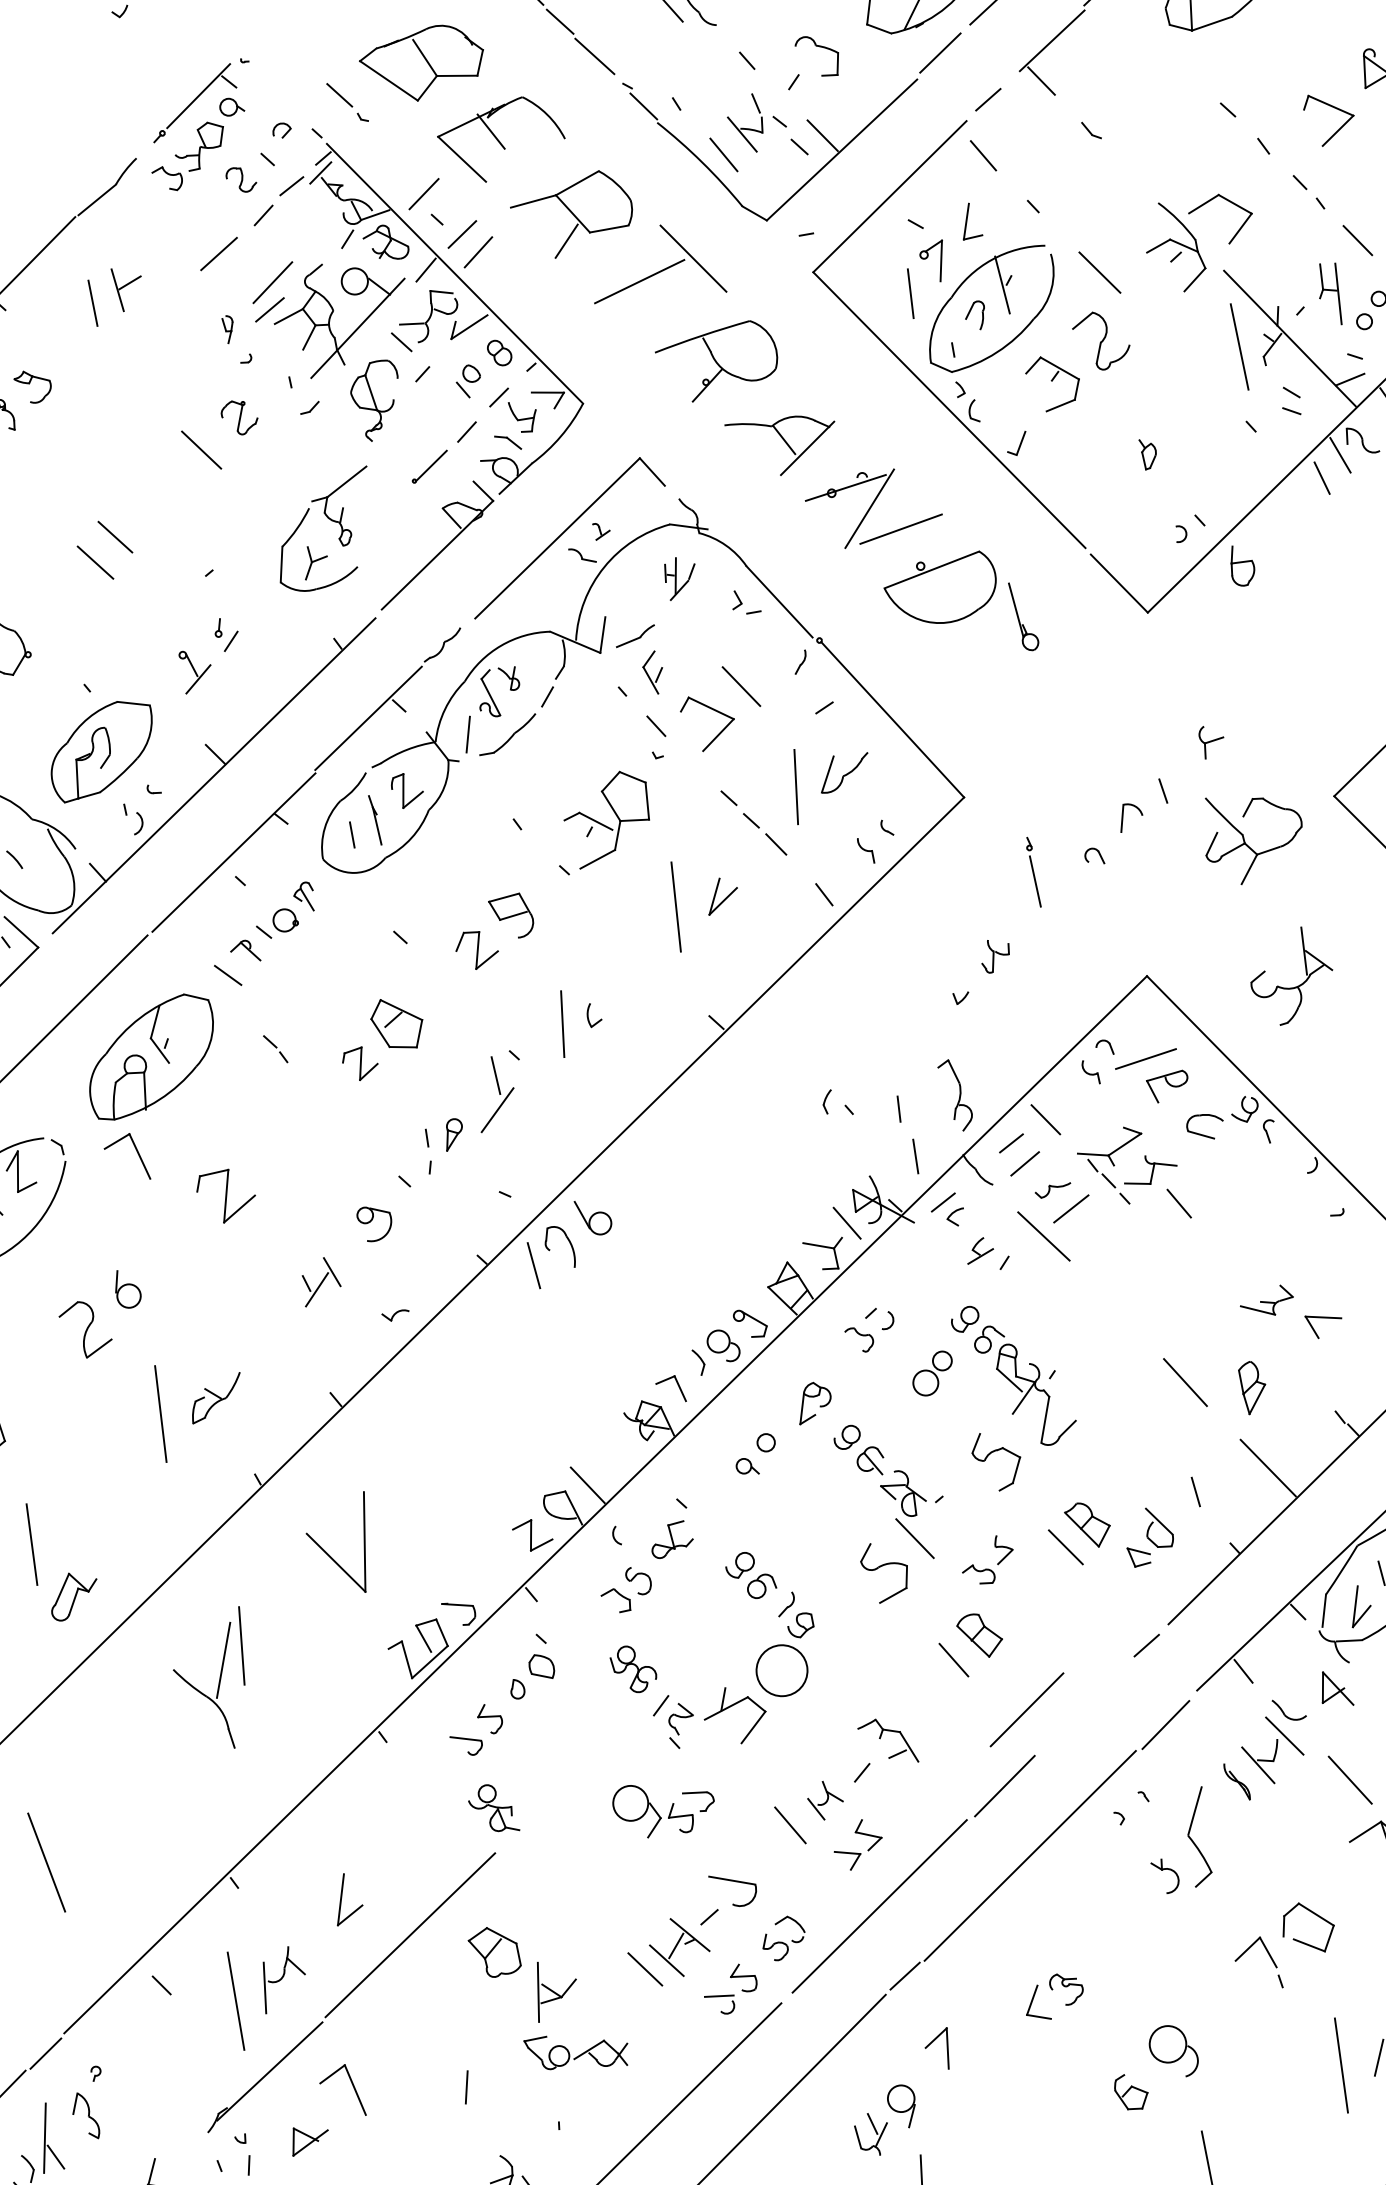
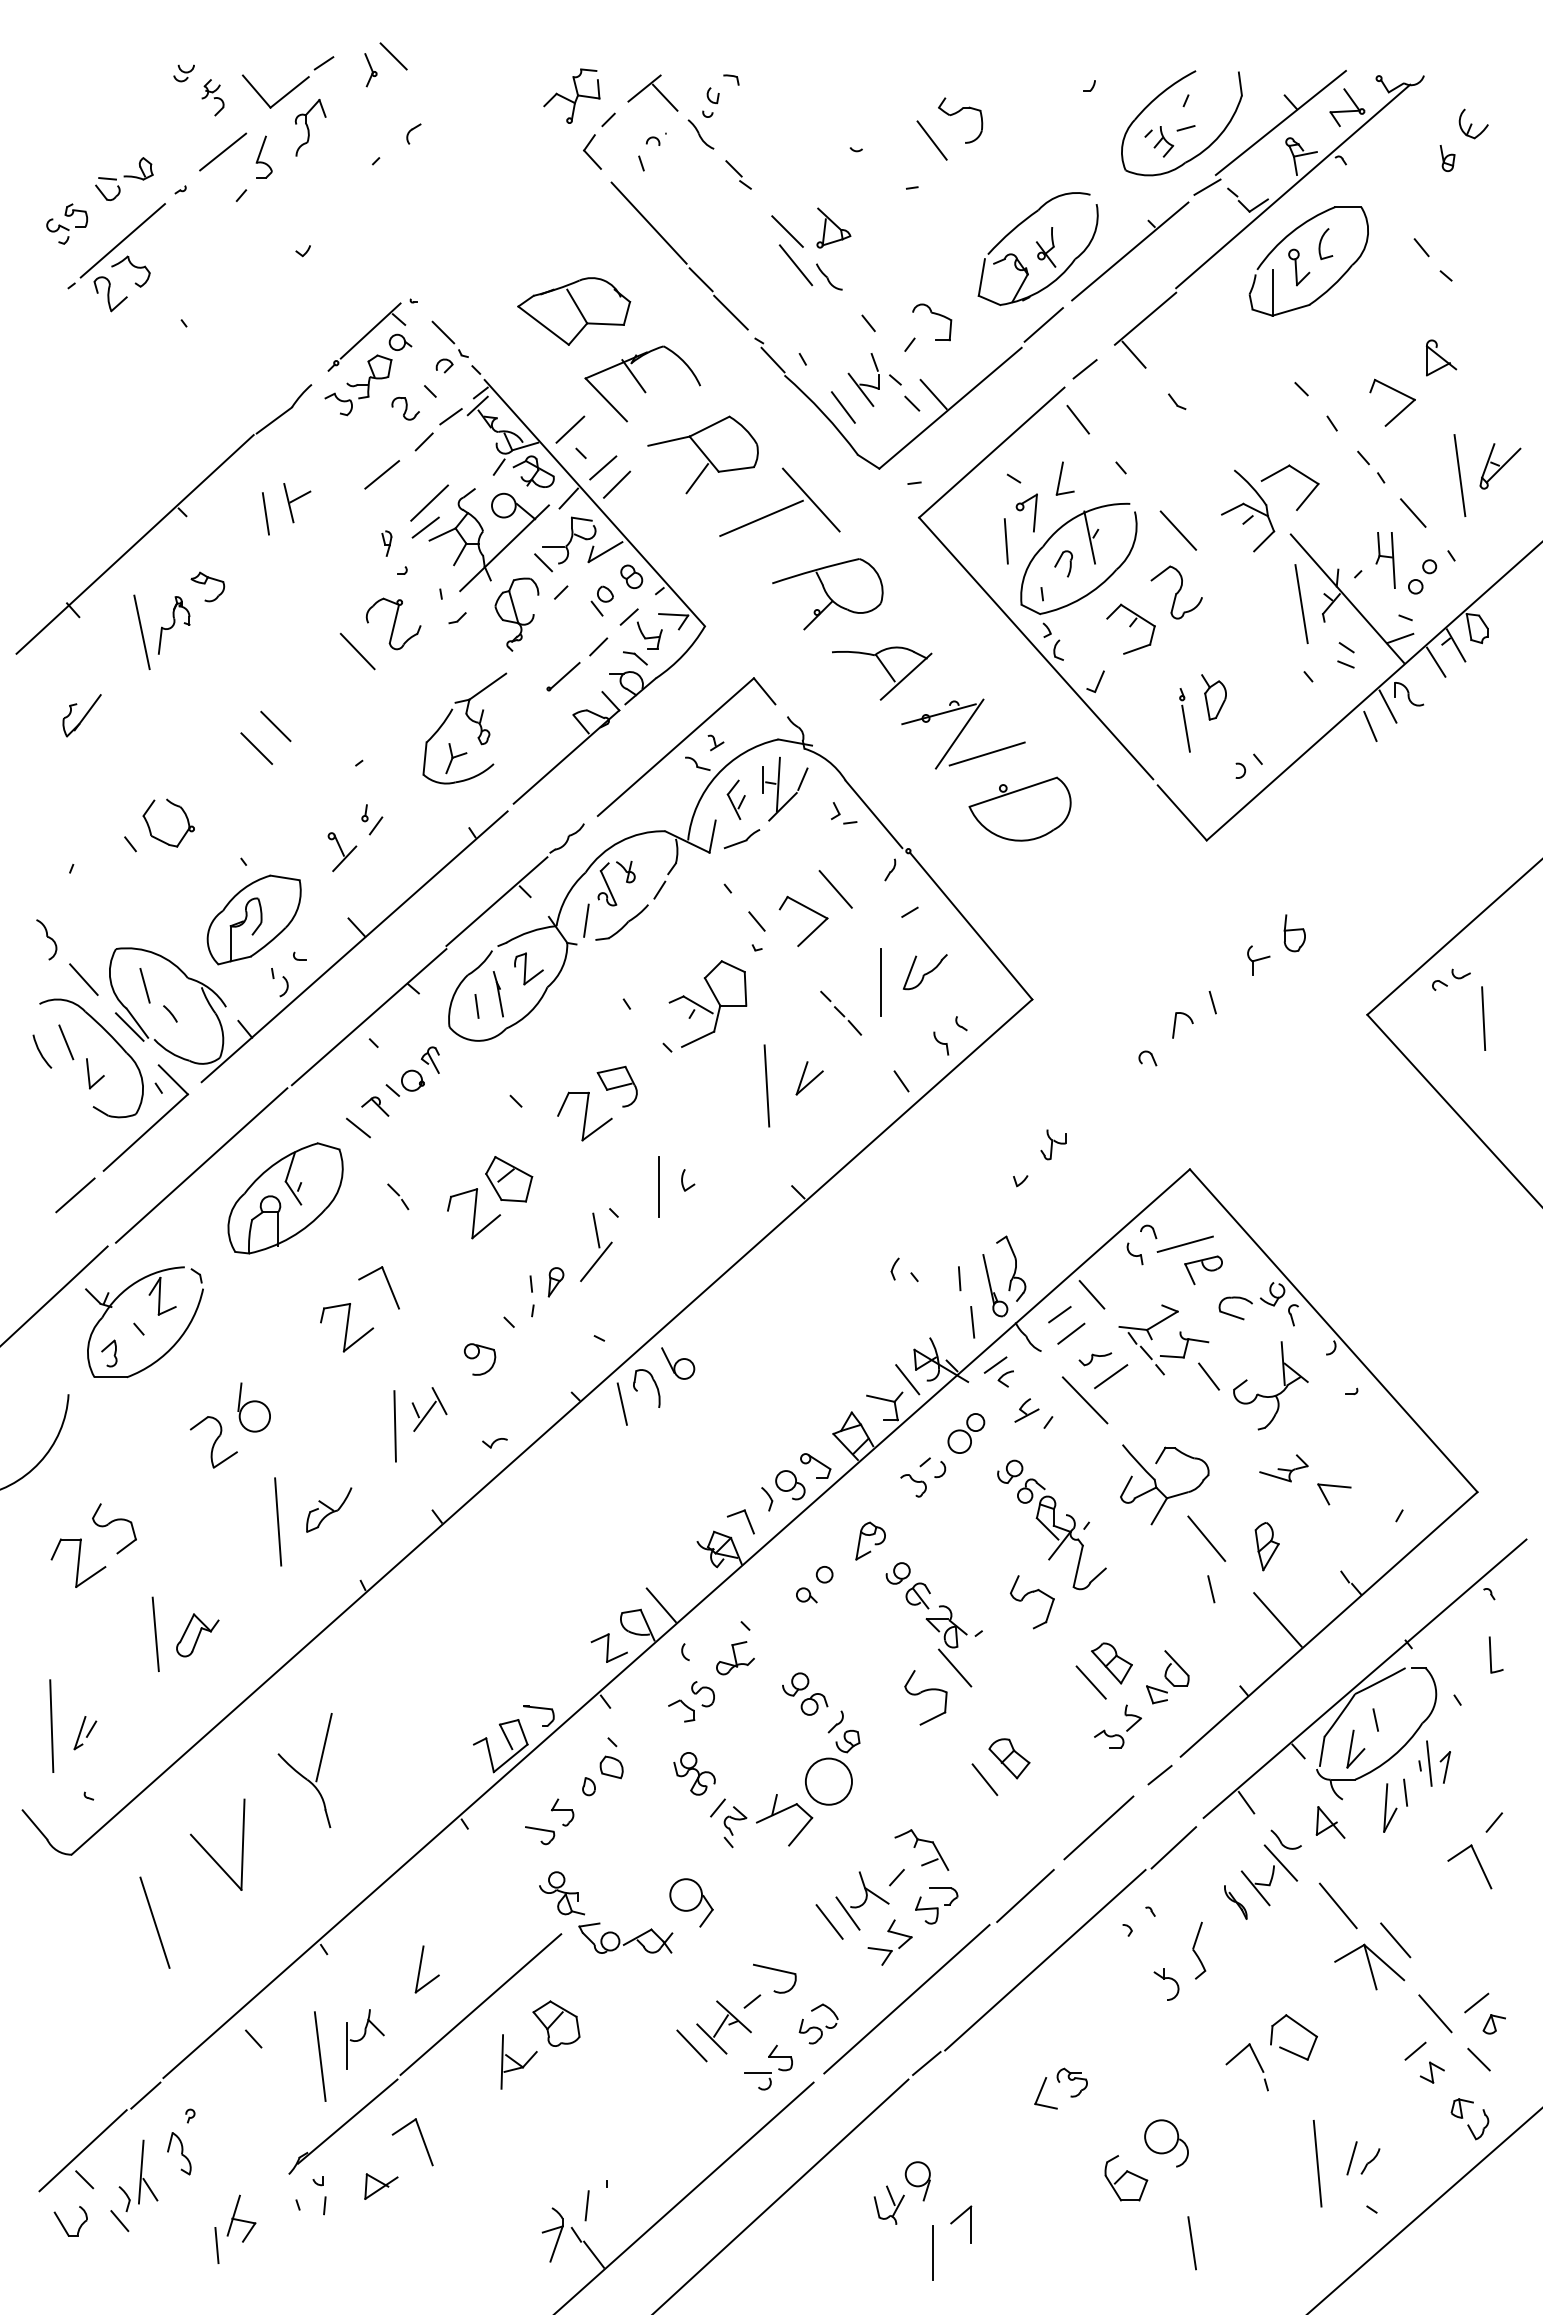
part: (346, 101) -> (449, 338), moved
part: (239, 417) -> (393, 623), size x1.67
part: (1147, 454) -> (1213, 697), size x1.67
part: (1242, 566) -> (1294, 933), moved
part: (680, 578) -> (785, 788), size x1.67
part: (1023, 616) -> (995, 1285), moved
part: (652, 672) -> (735, 799), moved
part: (754, 822) -> (841, 1012), size x0.71
part: (1248, 845) -> (1159, 1489), moved
part: (1033, 872) -> (1184, 720), moved
part: (476, 950) -> (584, 1116), size x1.43
part: (1292, 986) -> (1271, 1395), moved
part: (360, 1063) -> (474, 1213), size x1.67
part: (136, 1151) -> (387, 1283), moved
part: (127, 1289) -> (253, 1407), size x1.43
part: (932, 1373) -> (966, 1433), moved
line: (1196, 1492) -> (1211, 1589), moved
part: (327, 1552) -> (208, 1852), moved
part: (987, 1568) -> (1117, 1734), moved
part: (73, 1596) -> (197, 1635), moved
line: (241, 1646) -> (394, 1426), moved
line: (1026, 1709) -> (1098, 1827), moved
part: (825, 1799) -> (862, 1900), size x1.67
part: (691, 1811) -> (936, 1905), moved
part: (1199, 1836) -> (1199, 1950), size x0.62
part: (556, 1990) -> (518, 2061), moved
part: (932, 2043) -> (957, 2219), moved
part: (575, 2050) -> (625, 1937), moved
line: (465, 2087) -> (586, 2205), moved
part: (1131, 2092) -> (1126, 2178), size x1.43

